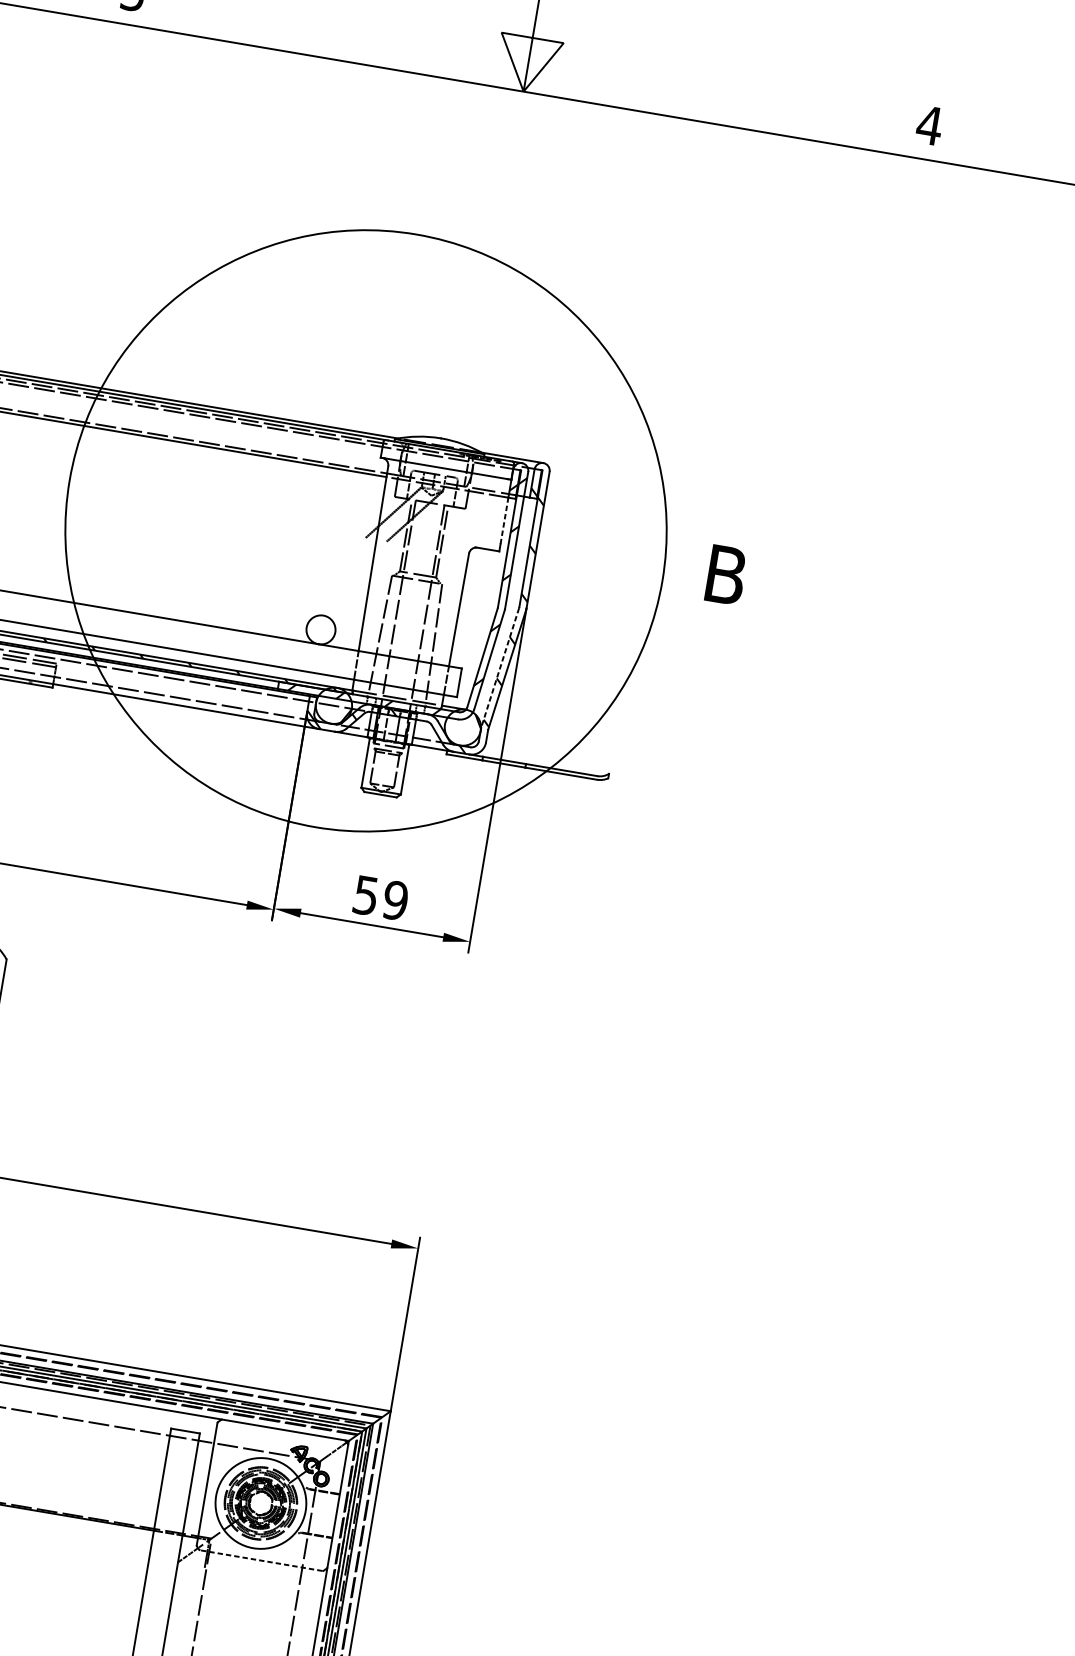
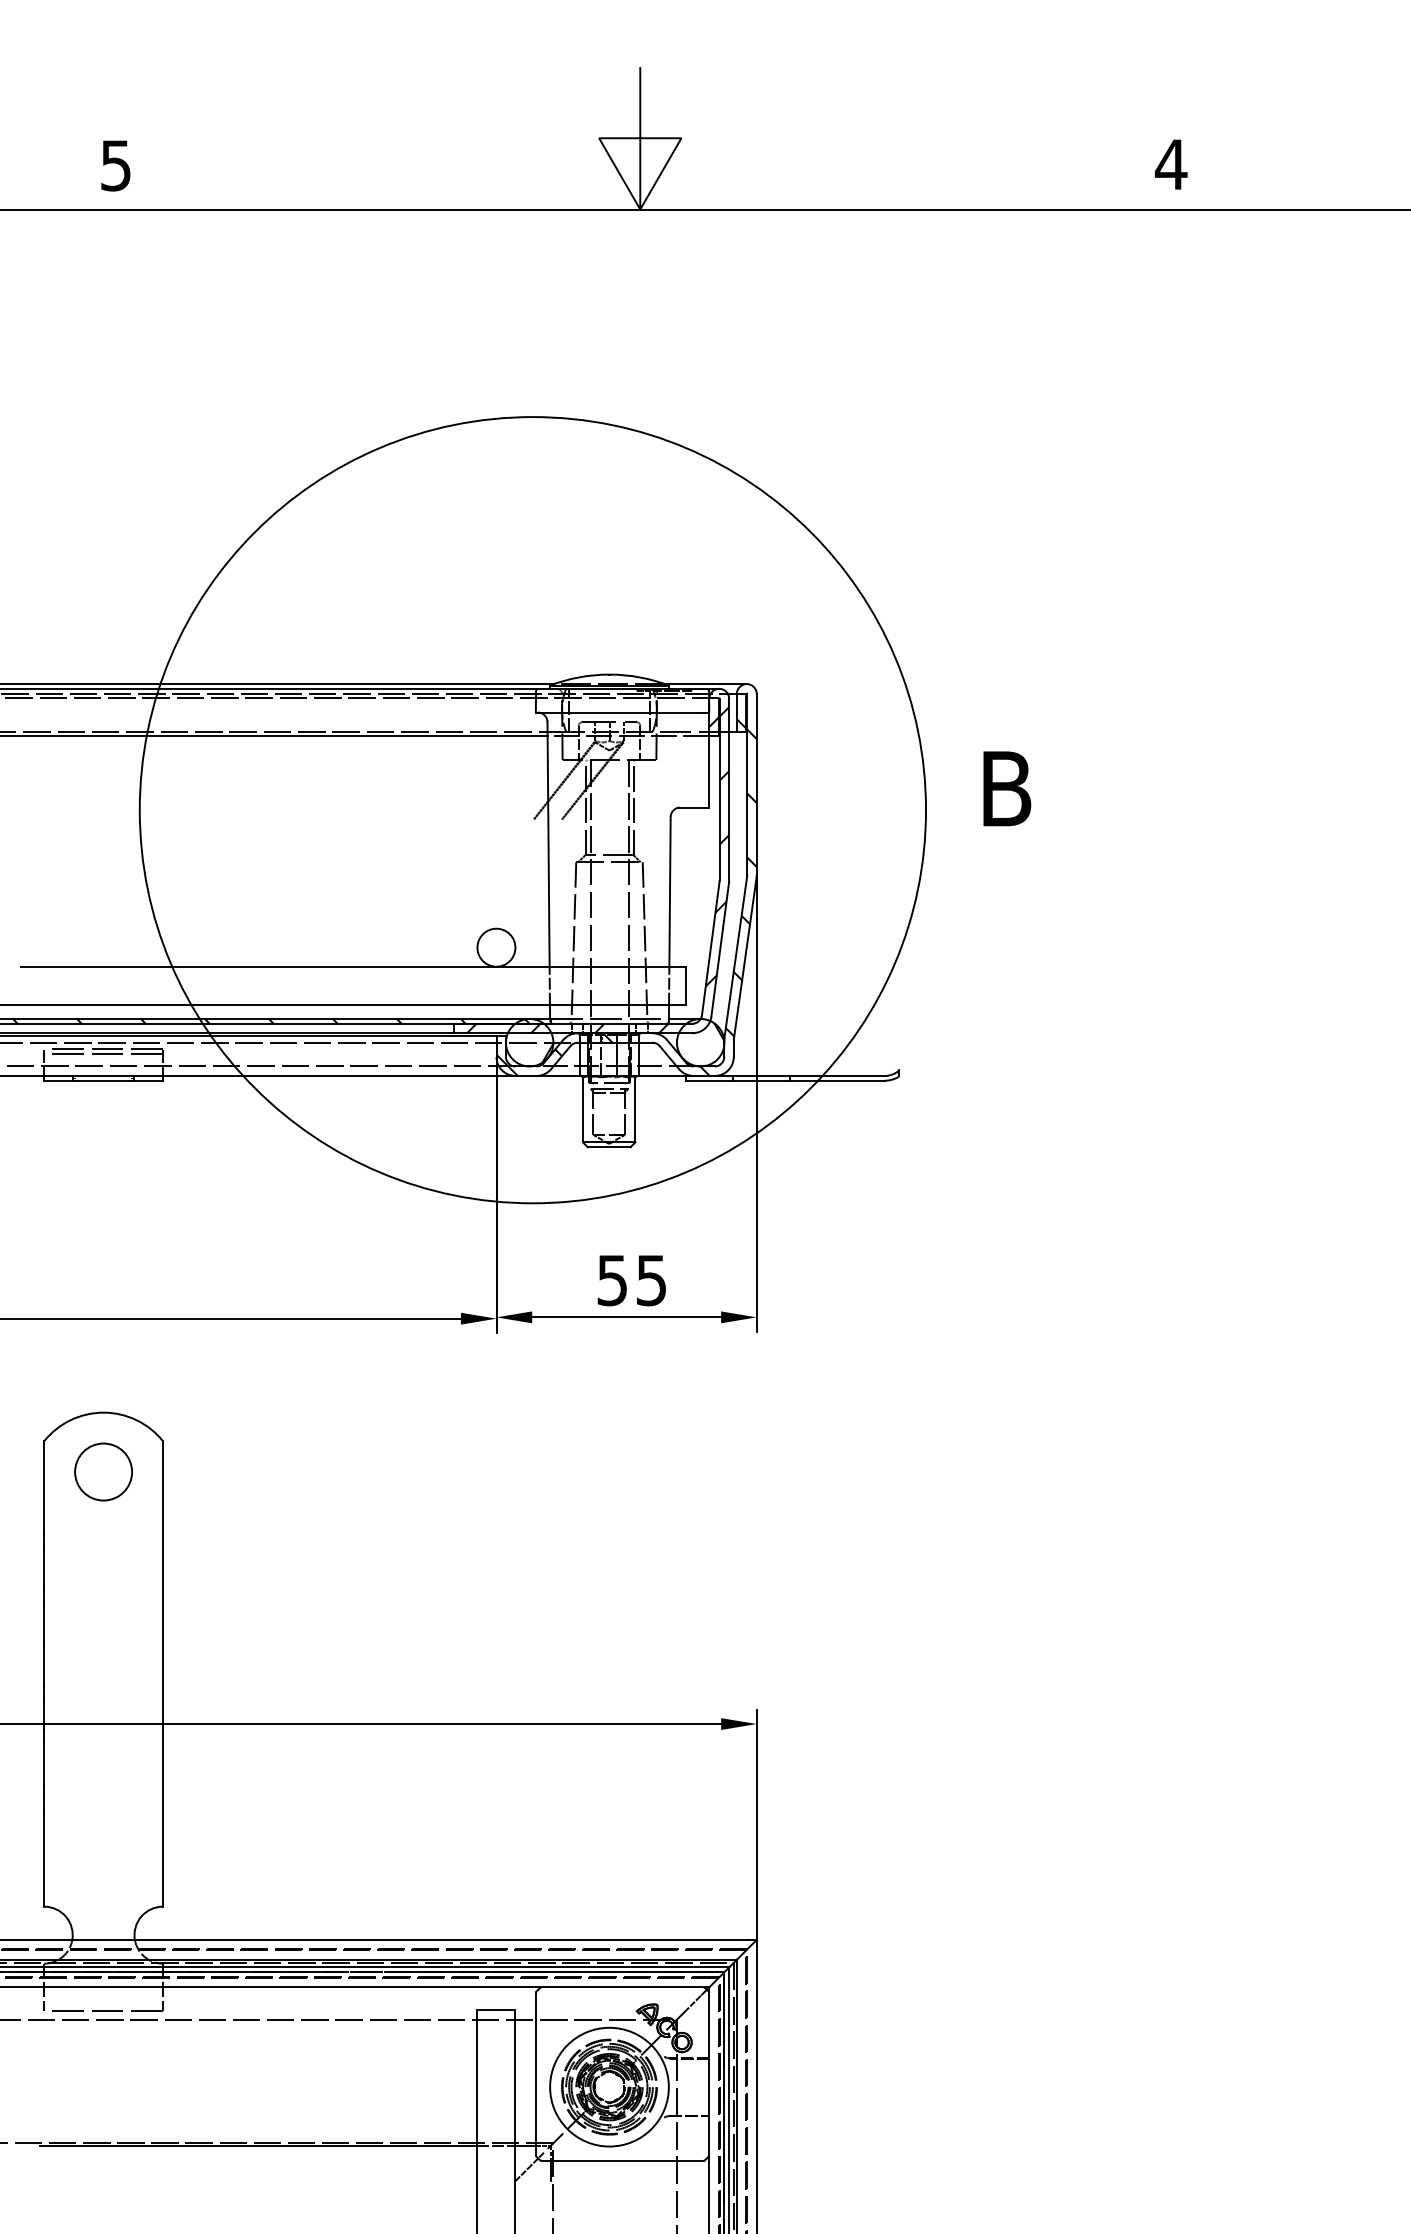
line: (504, 521) -> (709, 767), dashed -> solid
line: (500, 667) -> (735, 957), dashed -> solid
text: (395, 900) -> (651, 1280), 59 -> 55
line: (261, 1560) -> (622, 2160), dashed -> solid

